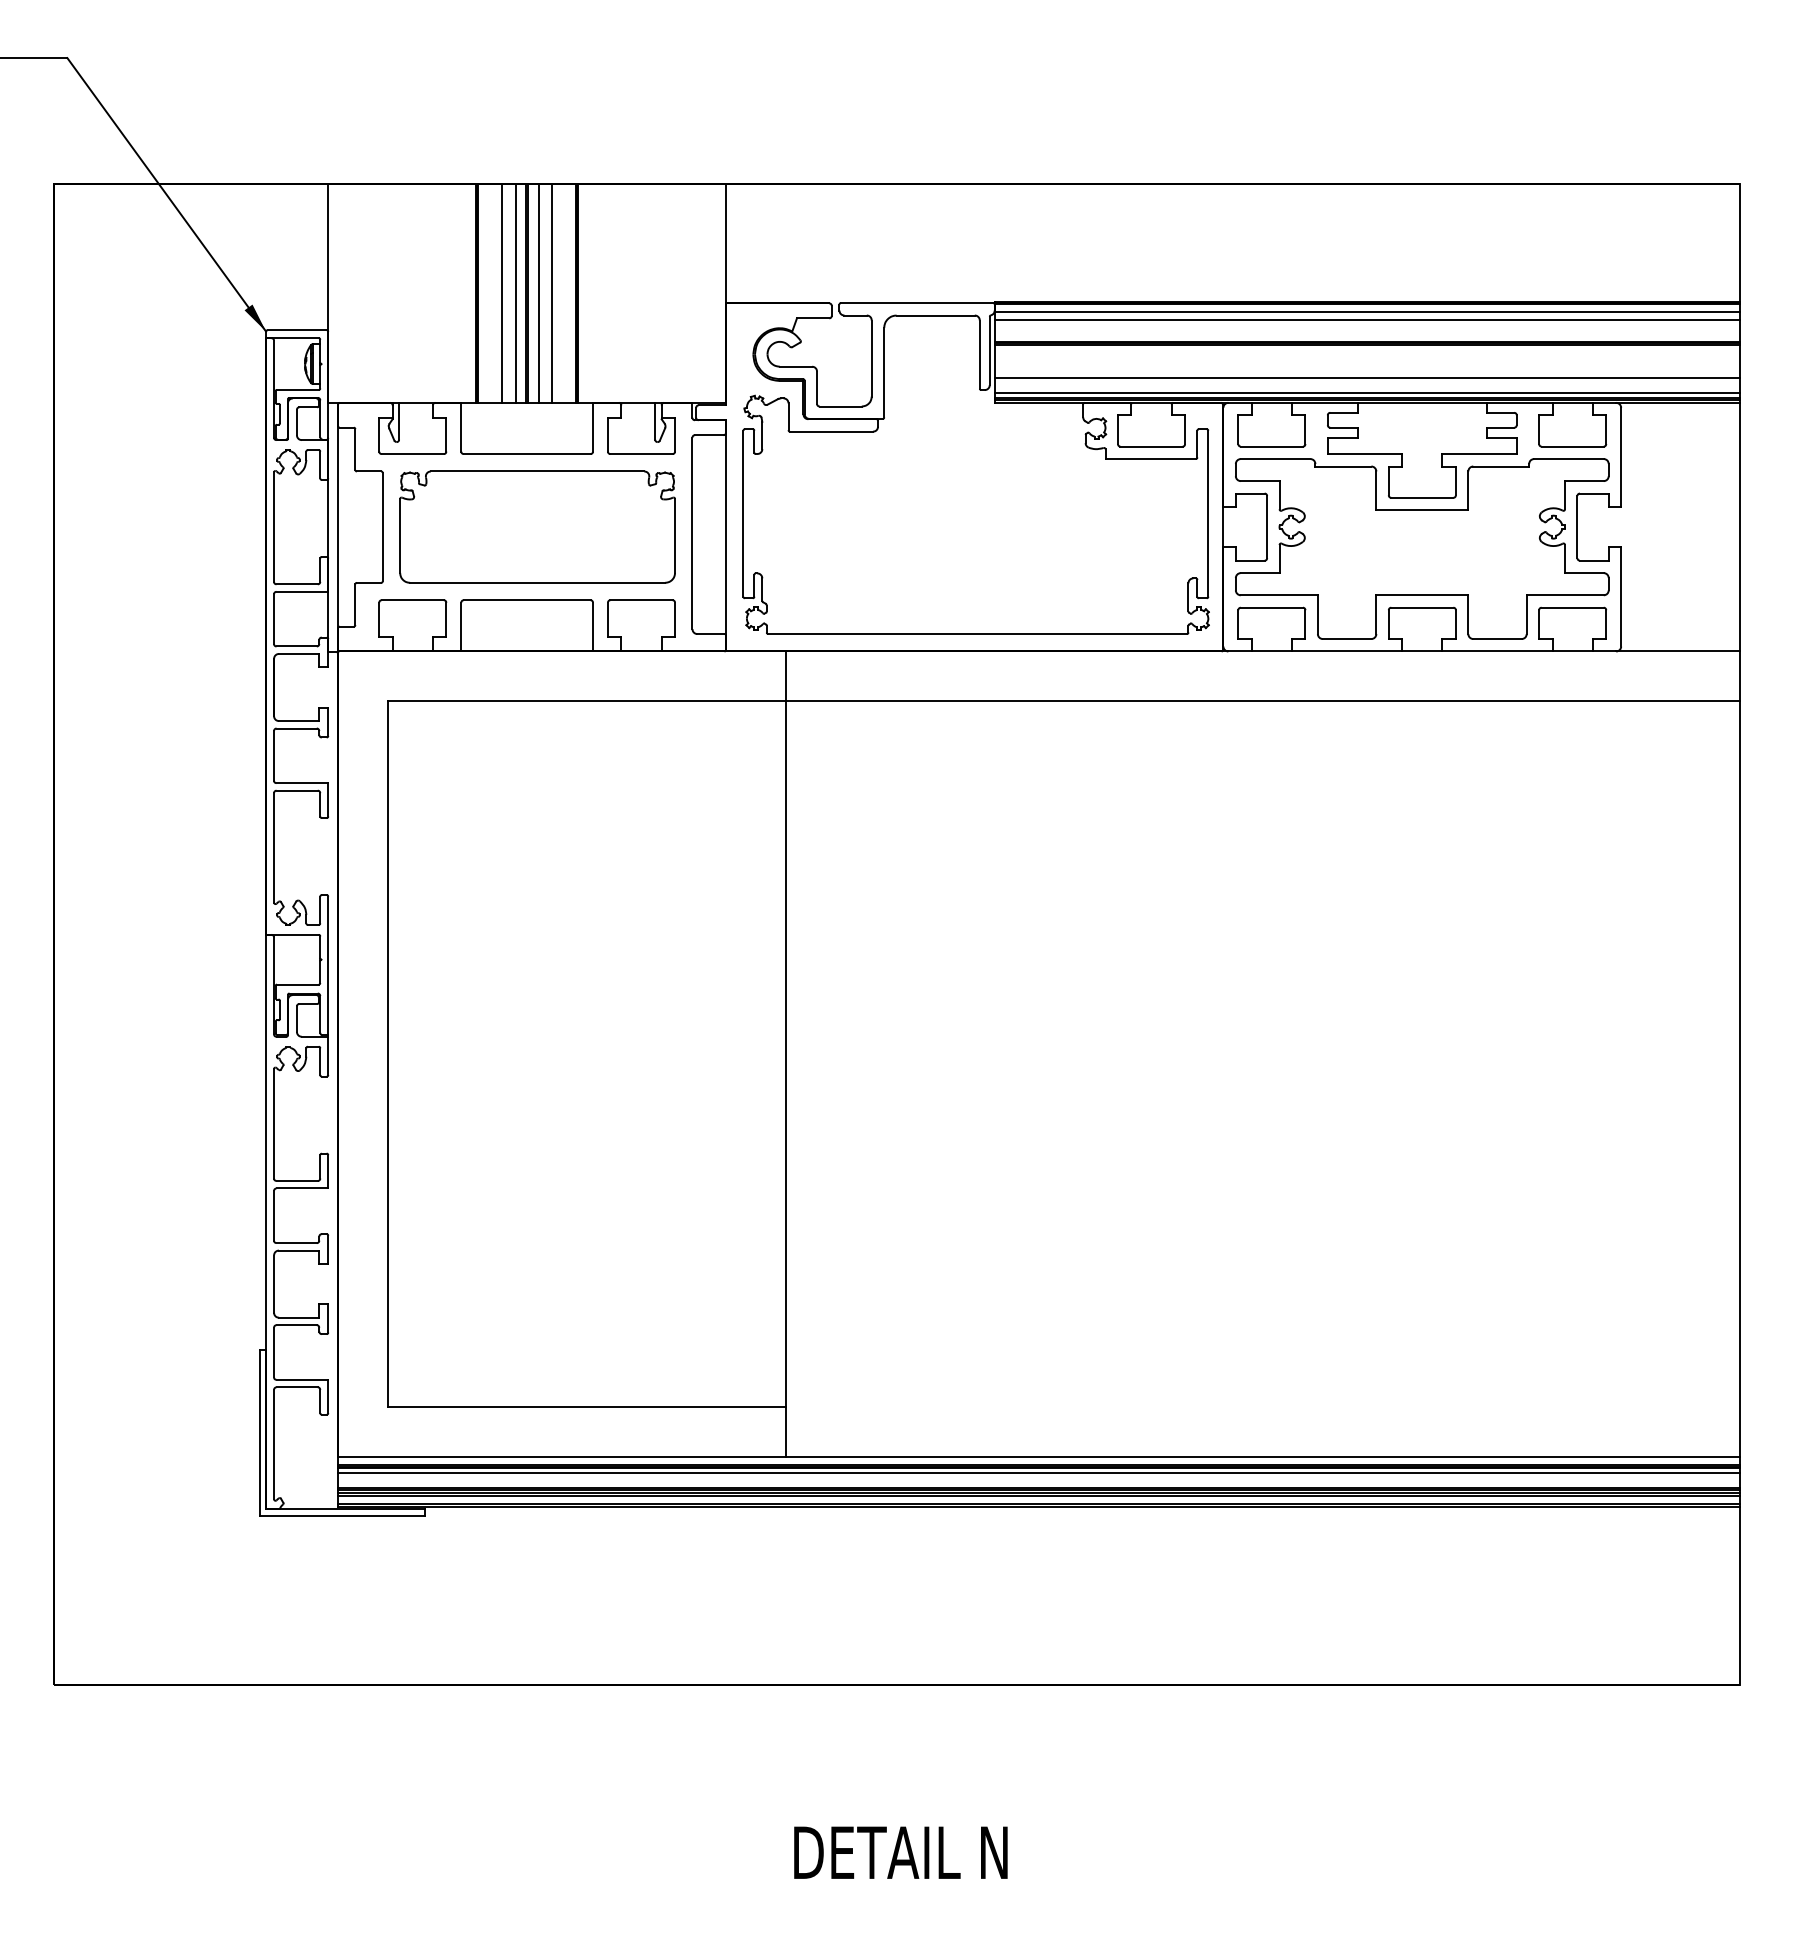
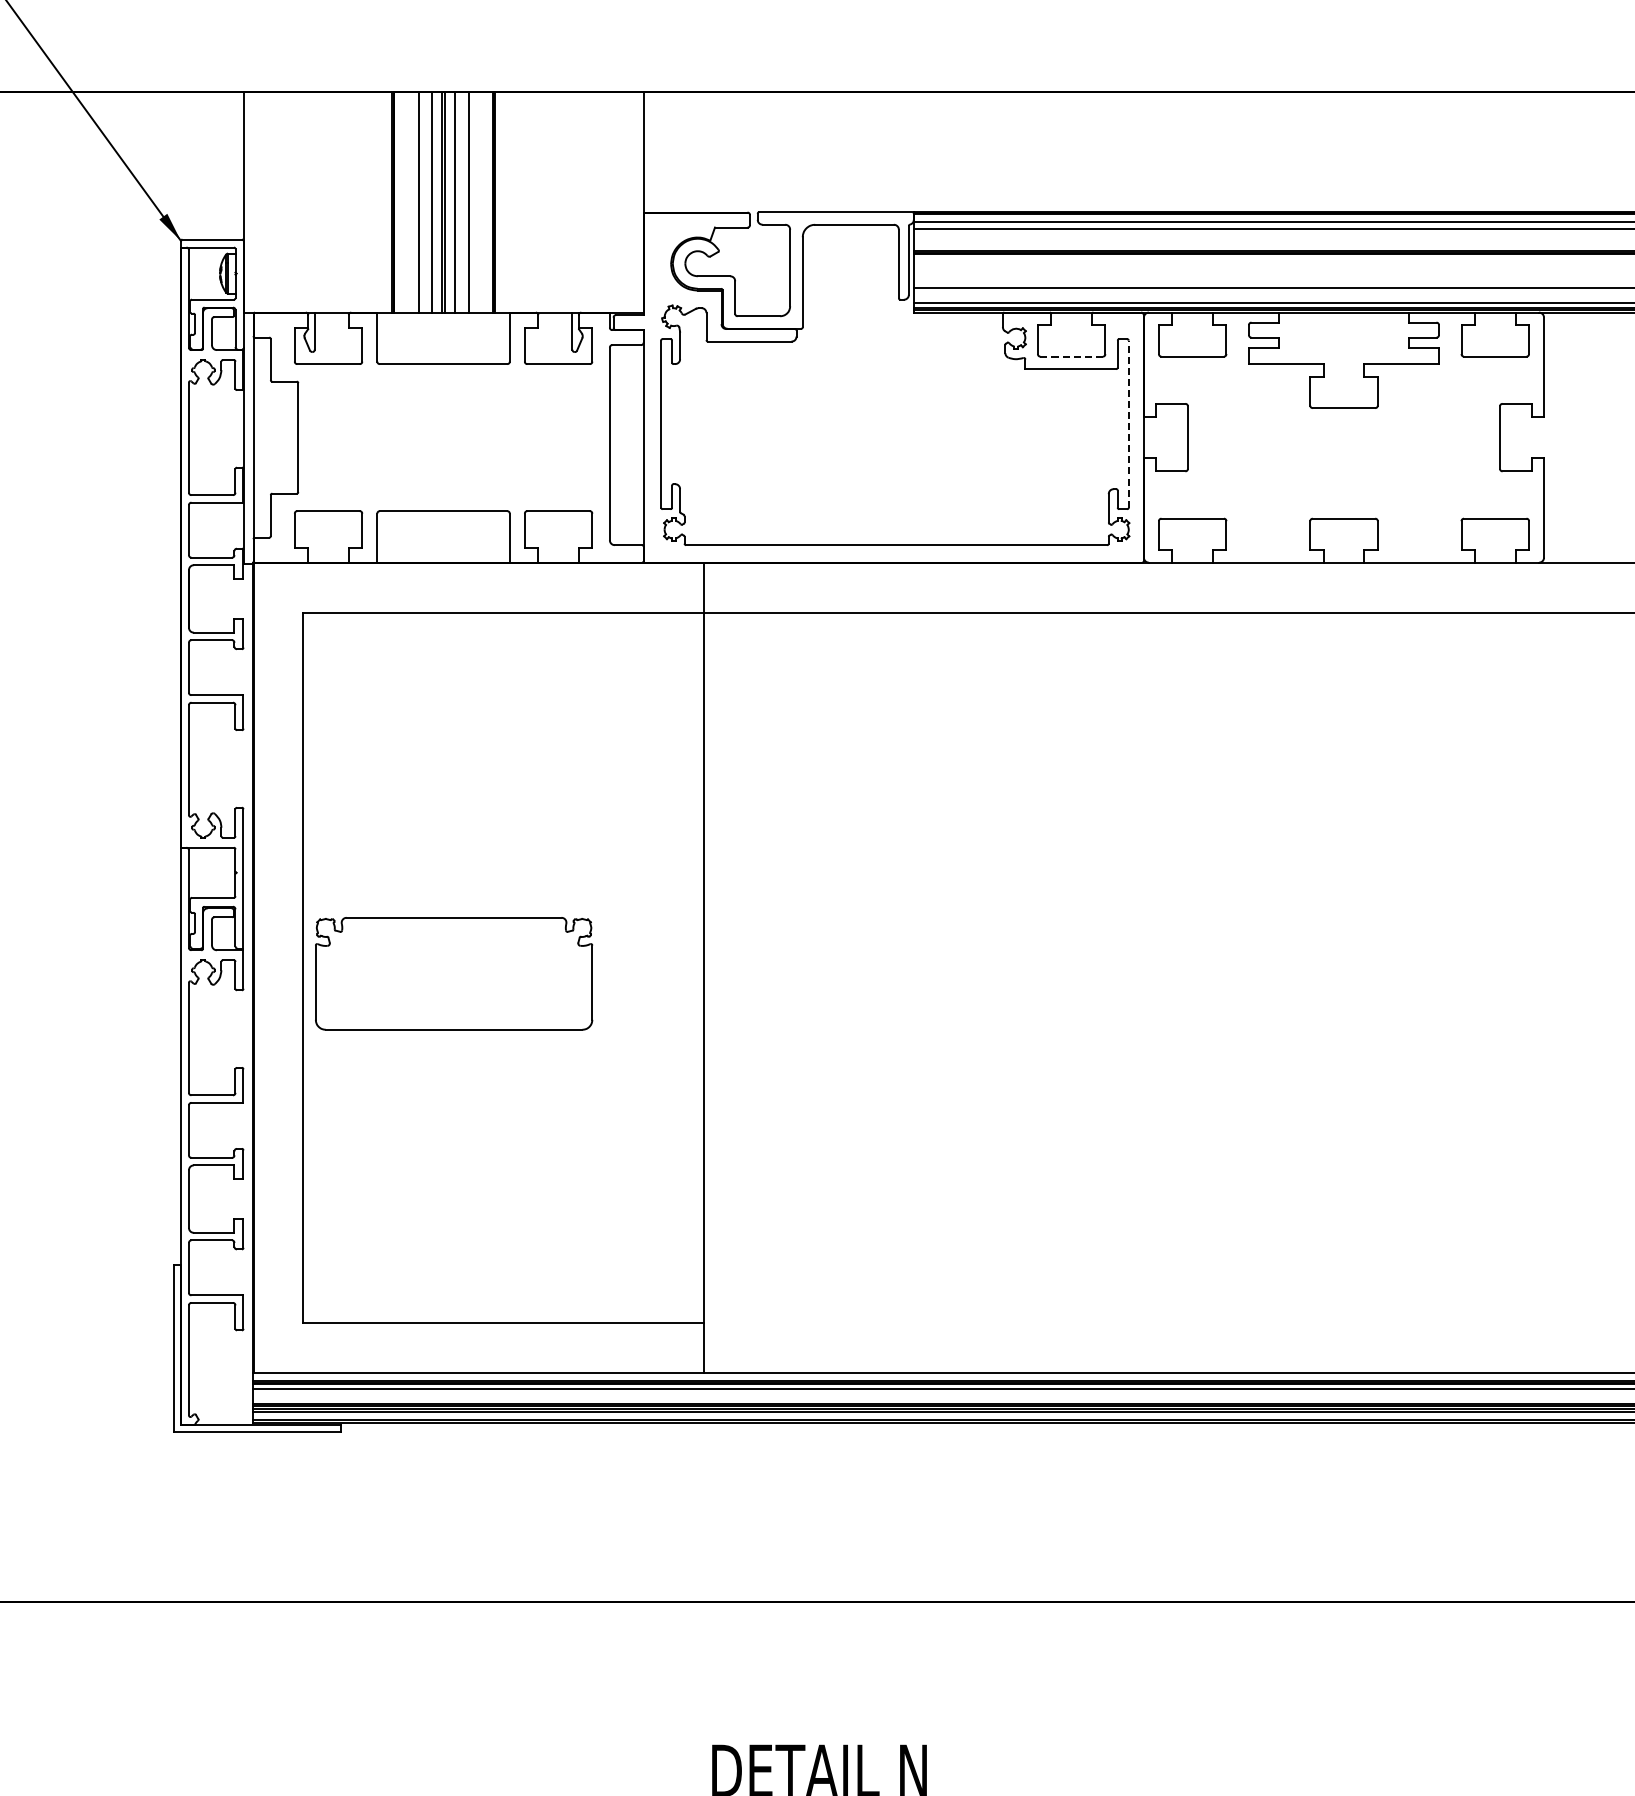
line: (1152, 446) -> (1072, 356), solid -> dashed
line: (1208, 513) -> (1128, 423), solid -> dashed
part: (537, 526) -> (453, 973), moved
part: (1422, 548) -> (1344, 459), removed

